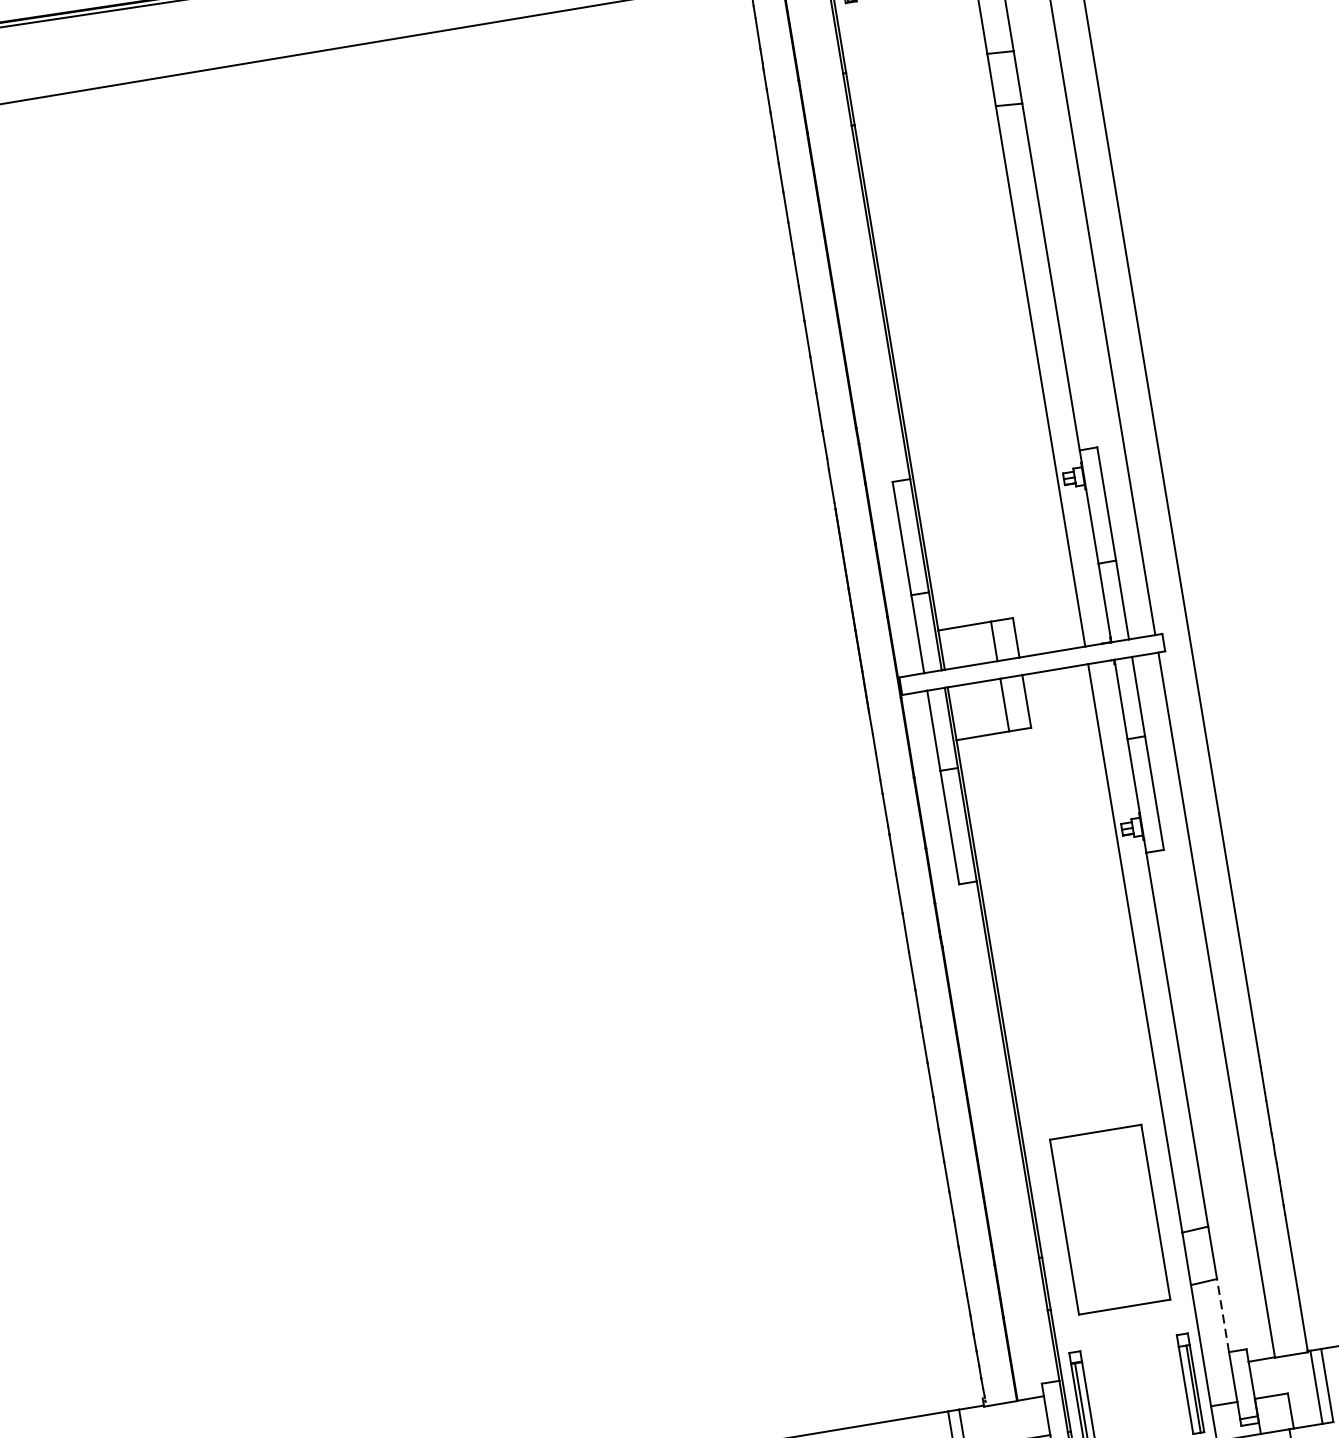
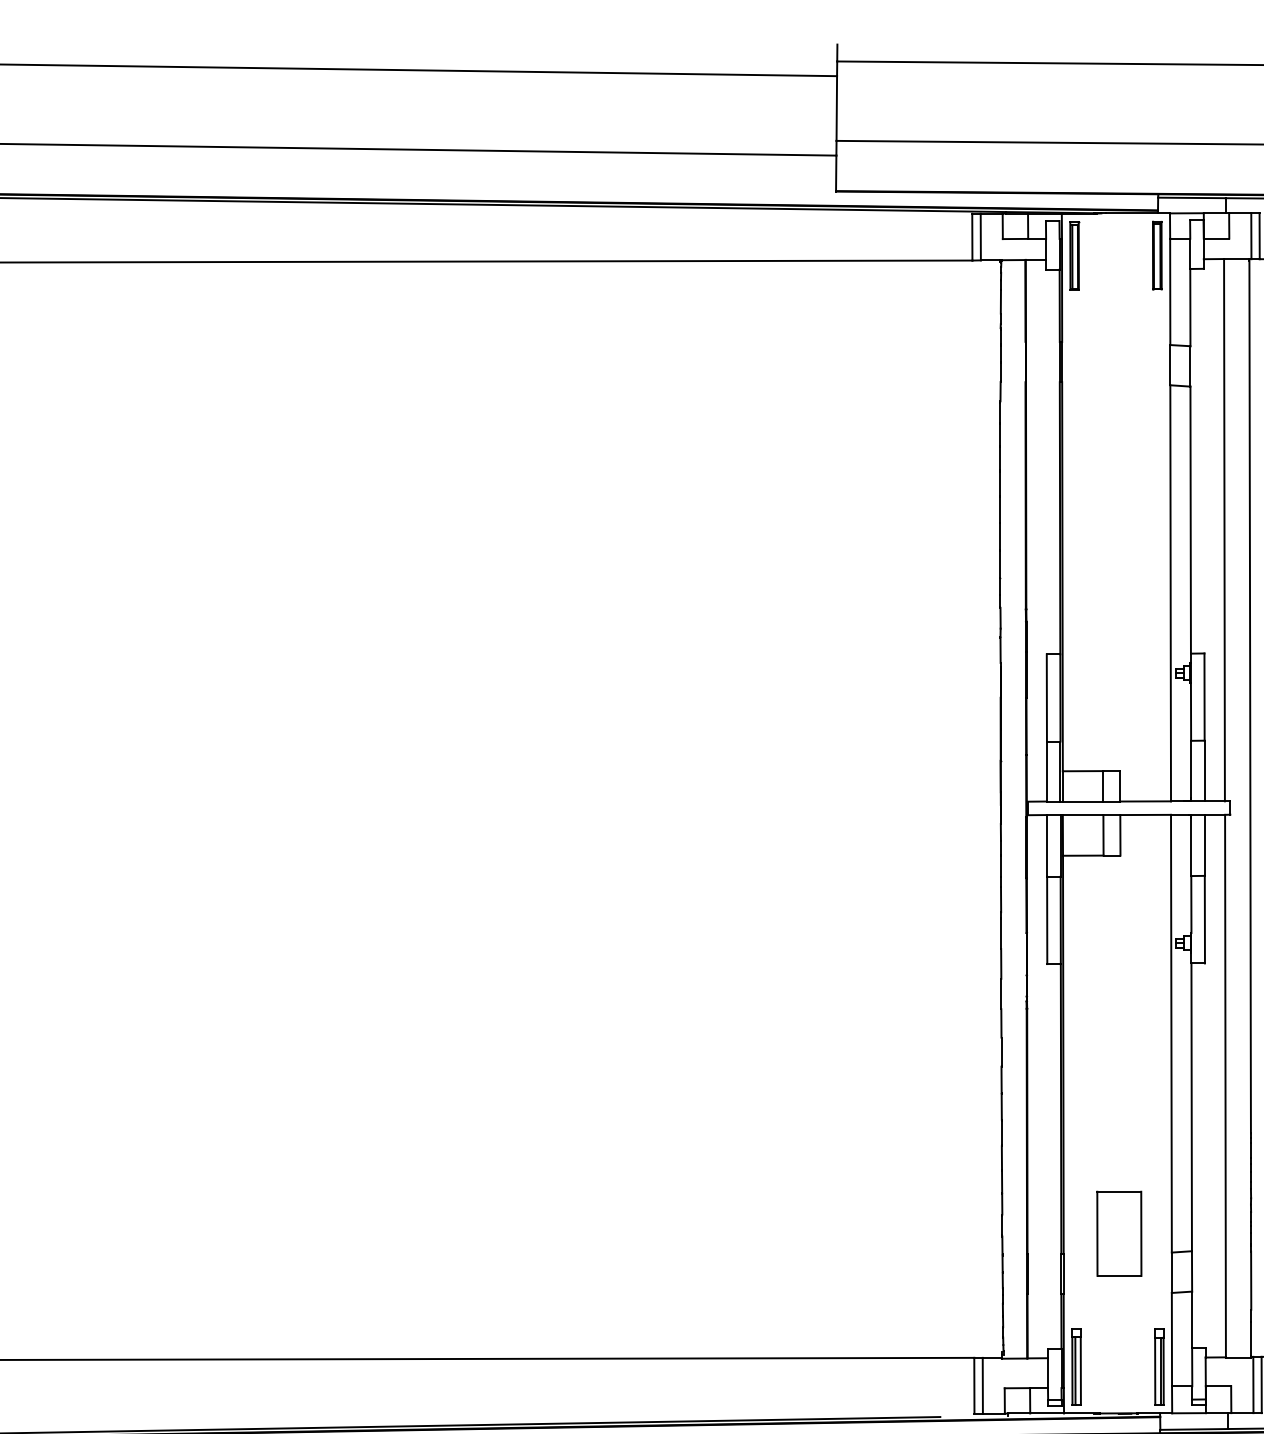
part: (1110, 1218) -> (1119, 1233), size x0.62
line: (1223, 1315) -> (1192, 1319), dashed -> solid

